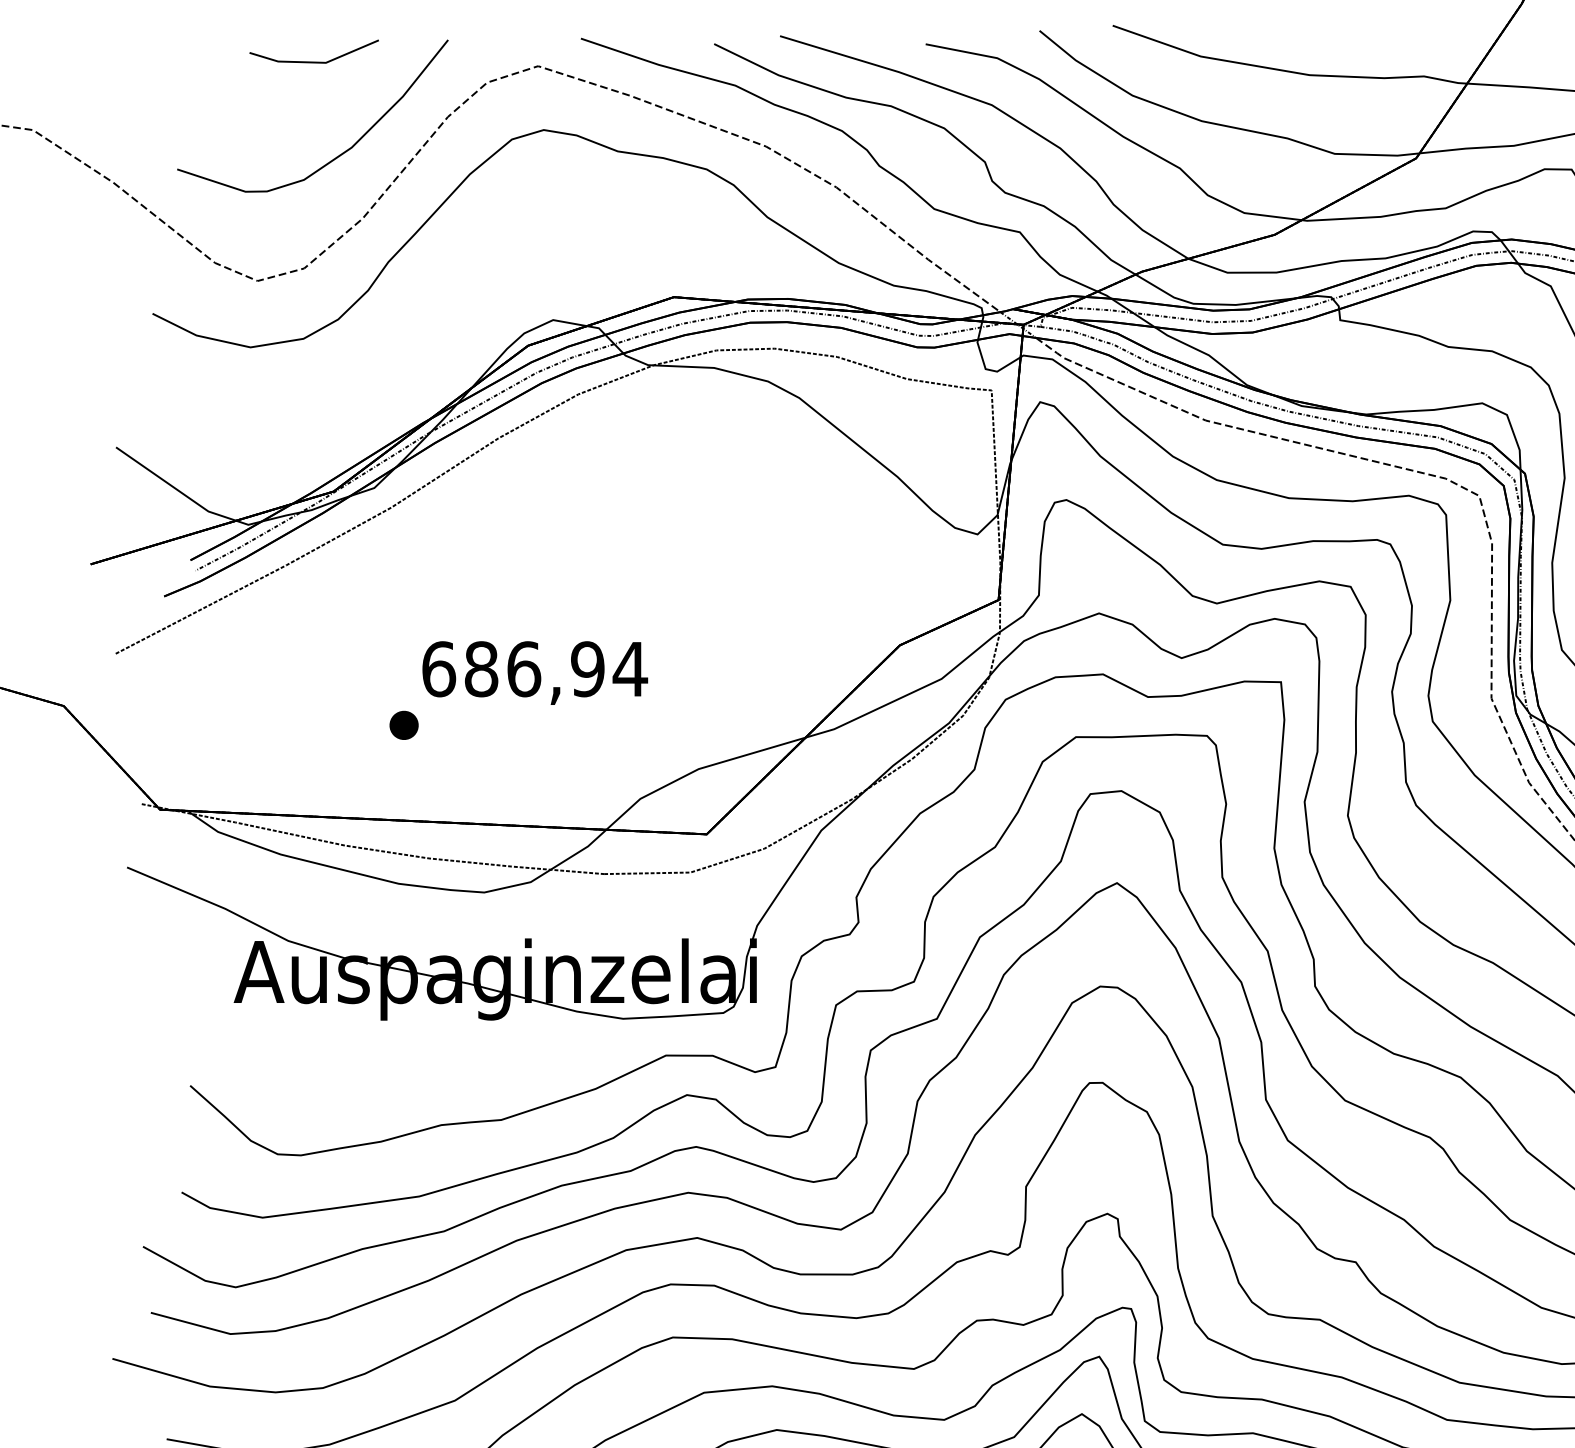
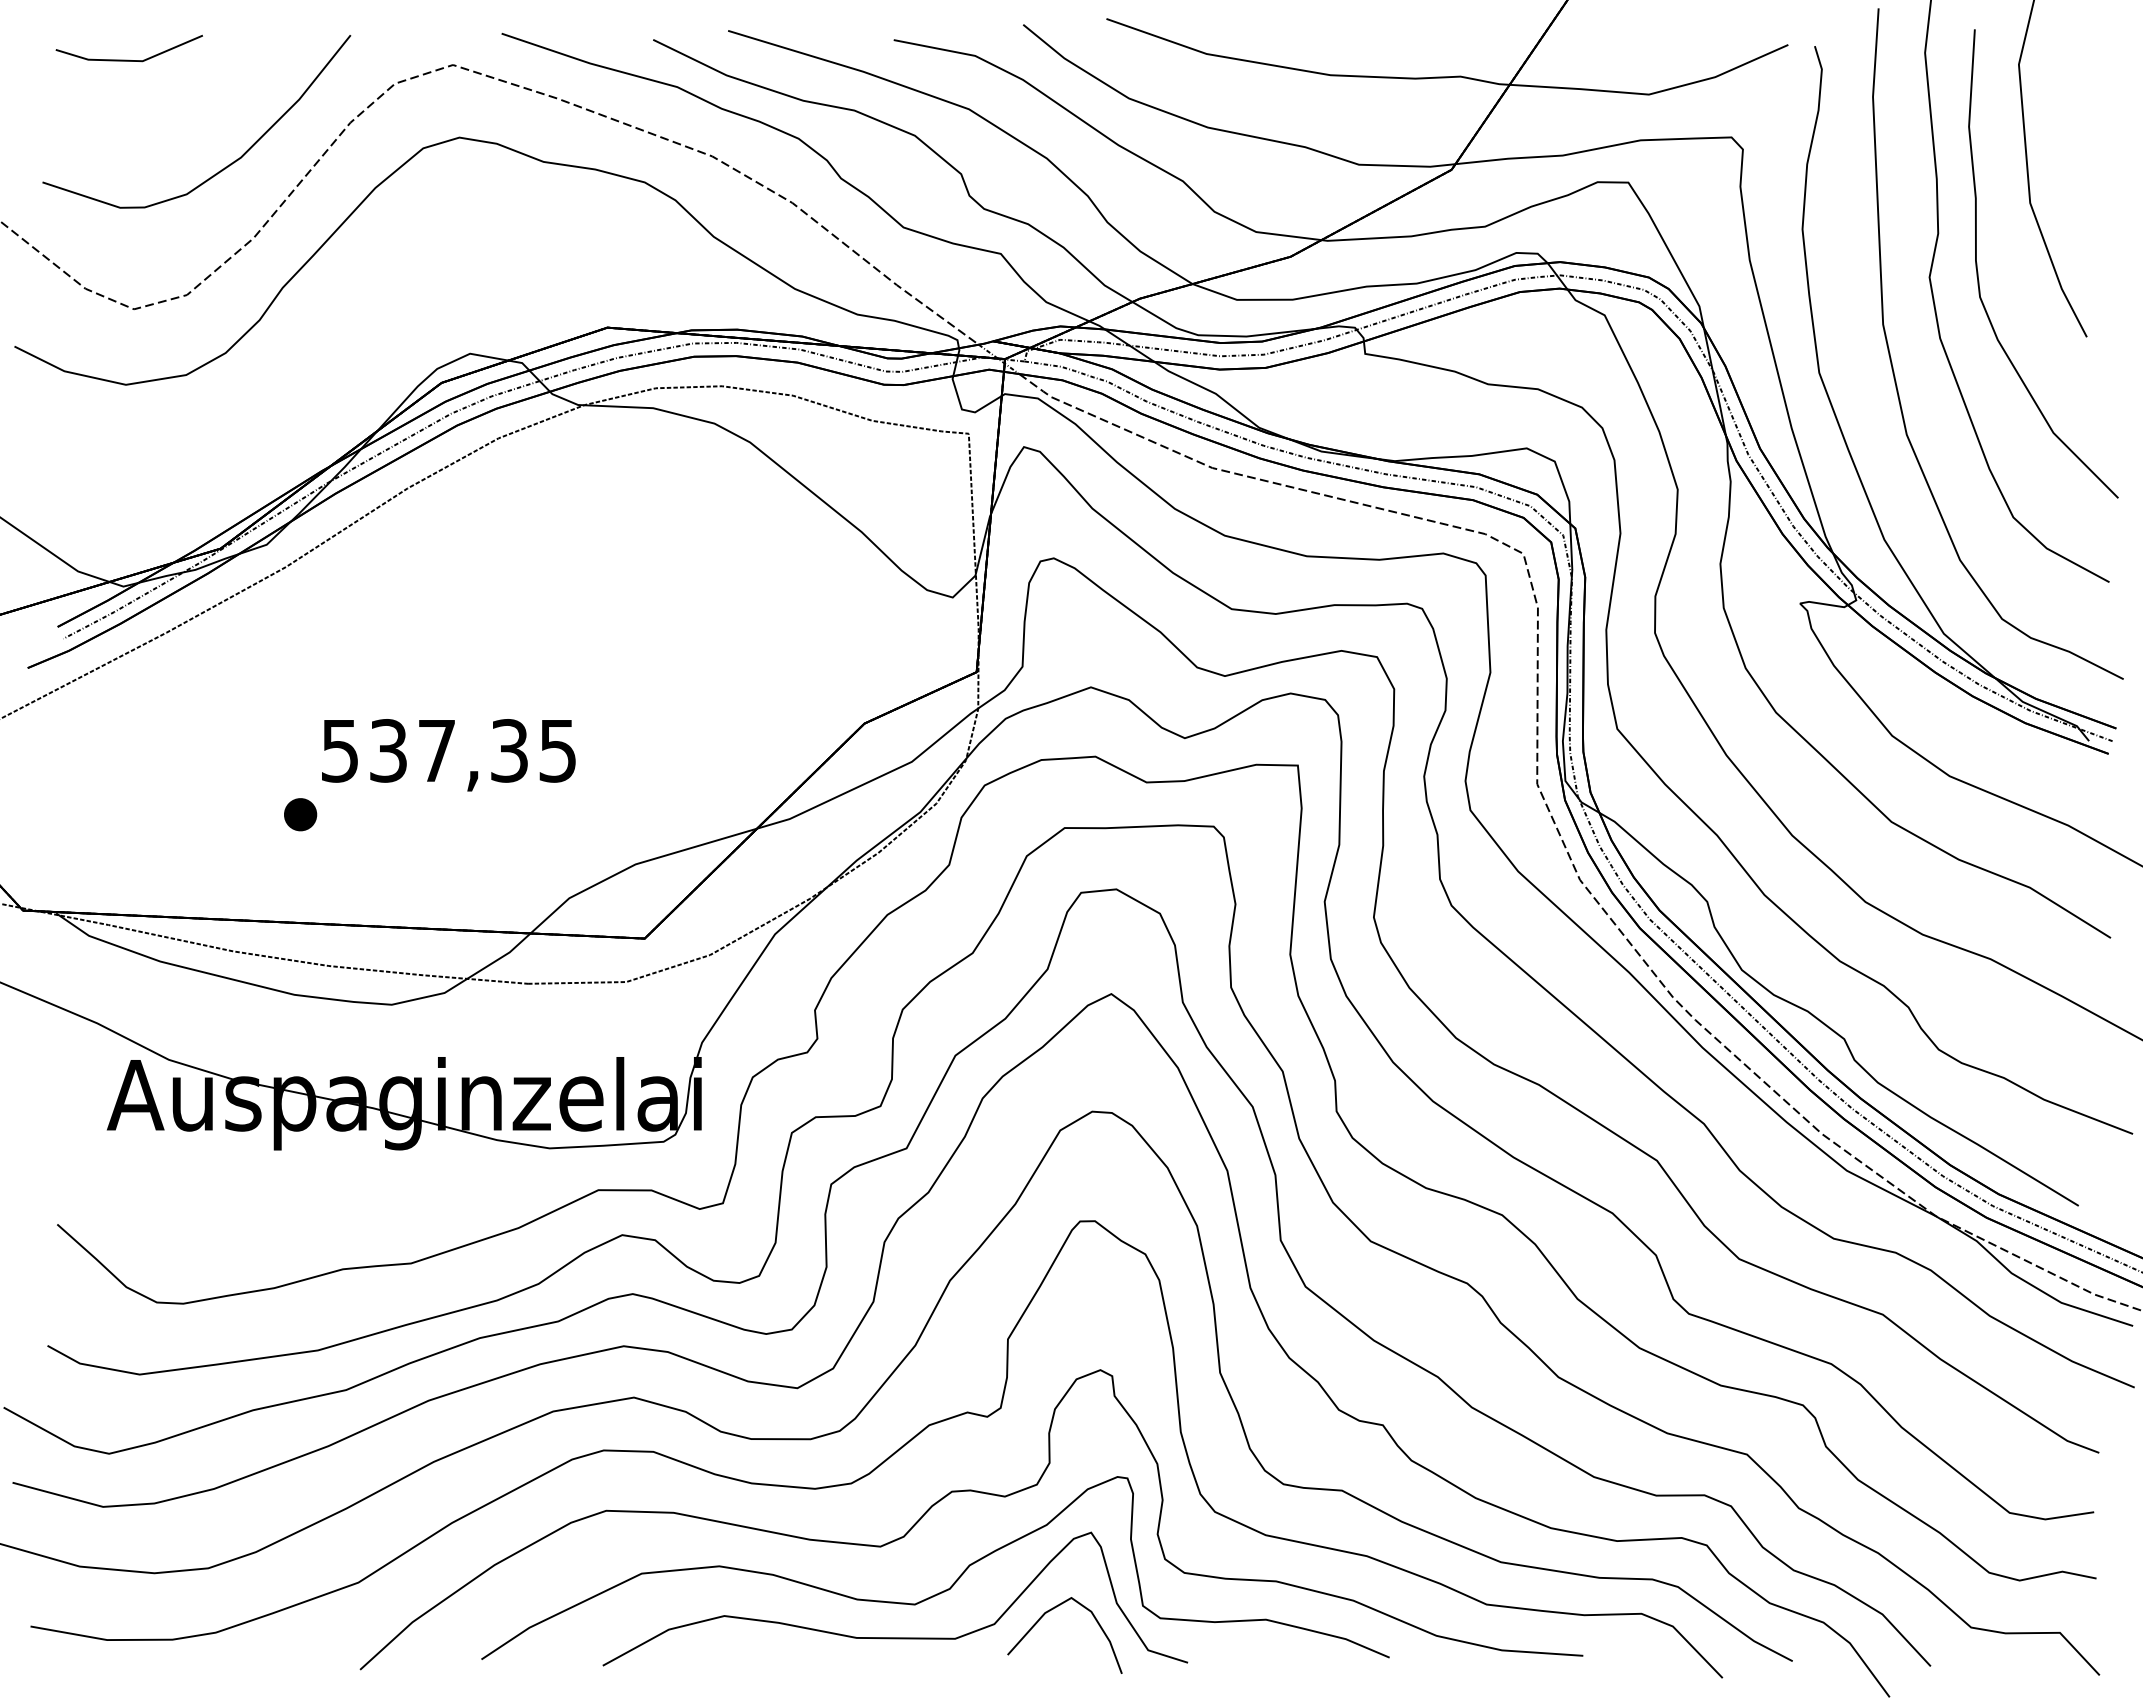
line: (313, 61) -> (128, 59), moved
text: (535, 668) -> (449, 750), 686,94 -> 537,35

